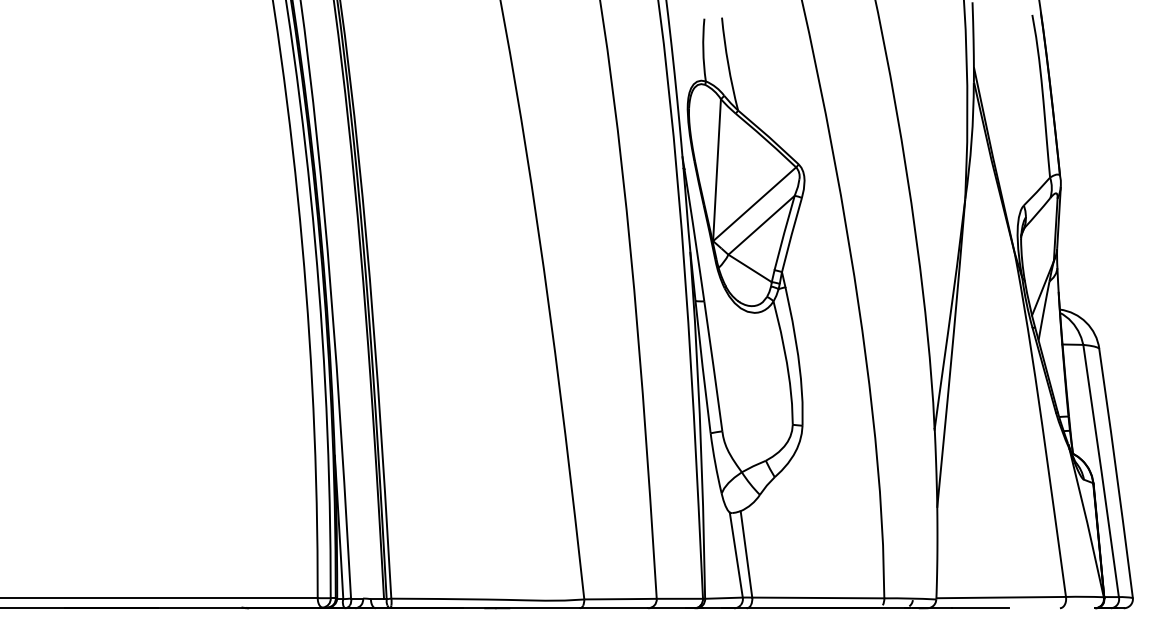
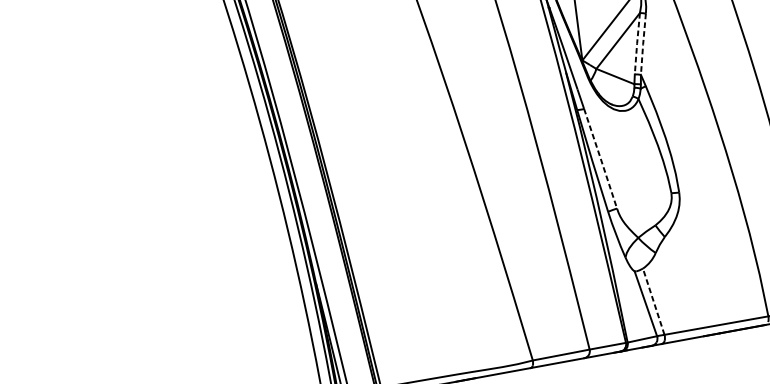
line: (784, 232) -> (637, 43), solid -> dashed
line: (791, 234) -> (642, 43), solid -> dashed
line: (713, 365) -> (600, 158), solid -> dashed
line: (746, 554) -> (653, 301), solid -> dashed

